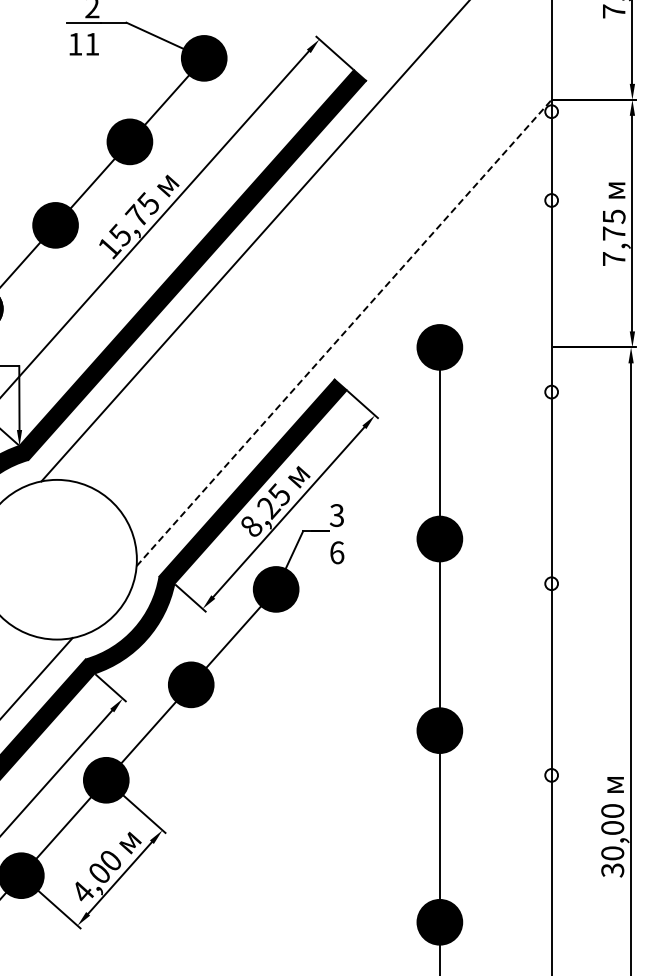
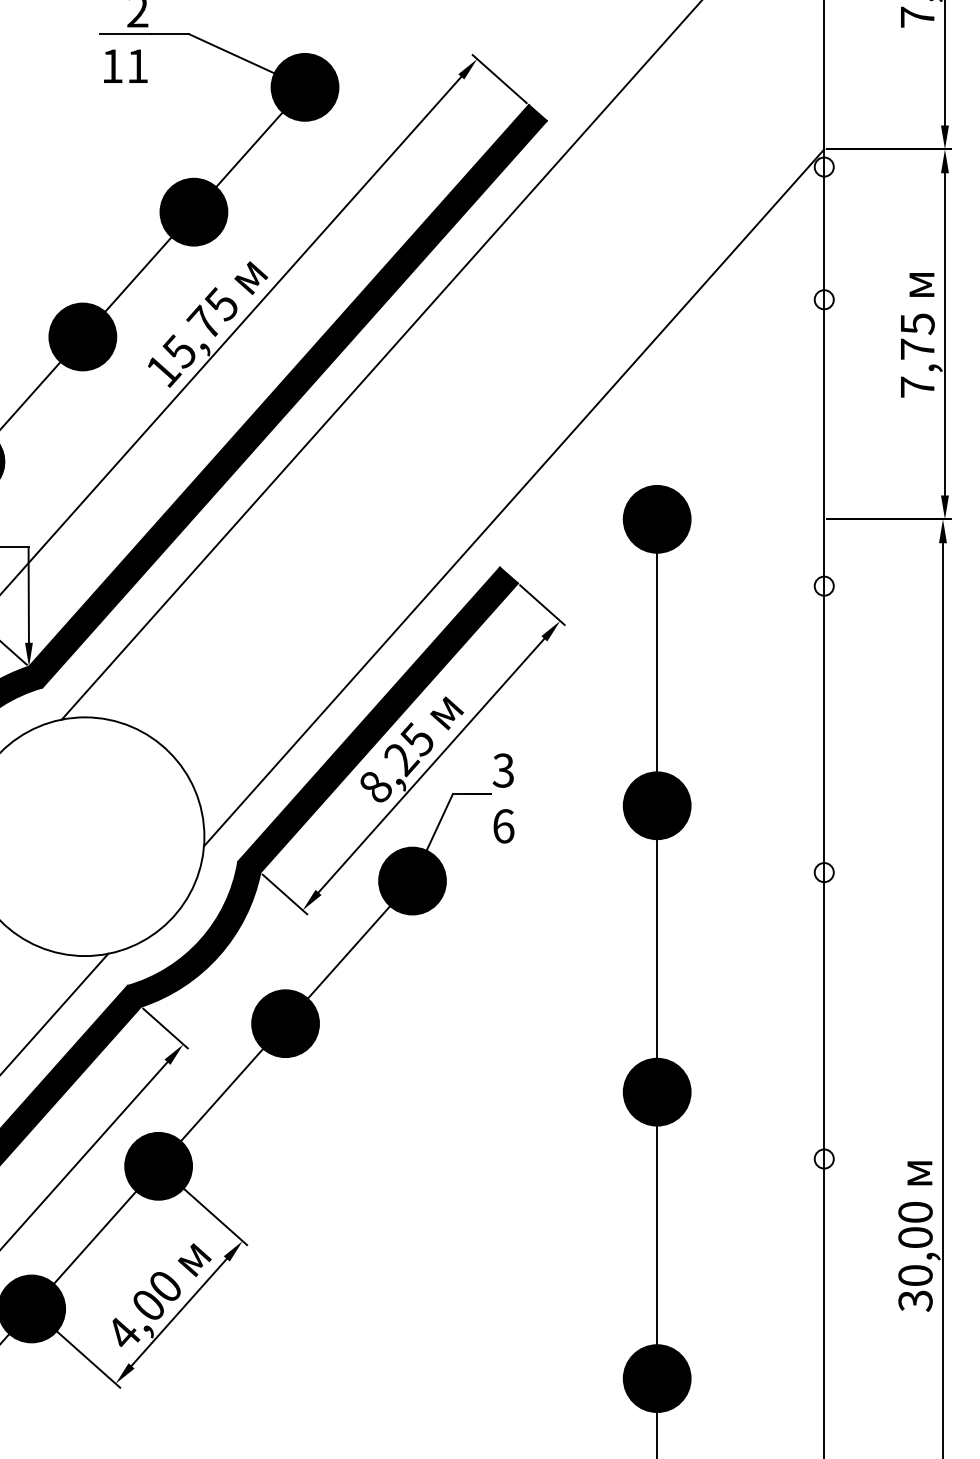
line: (344, 332) -> (514, 497), dashed -> solid

